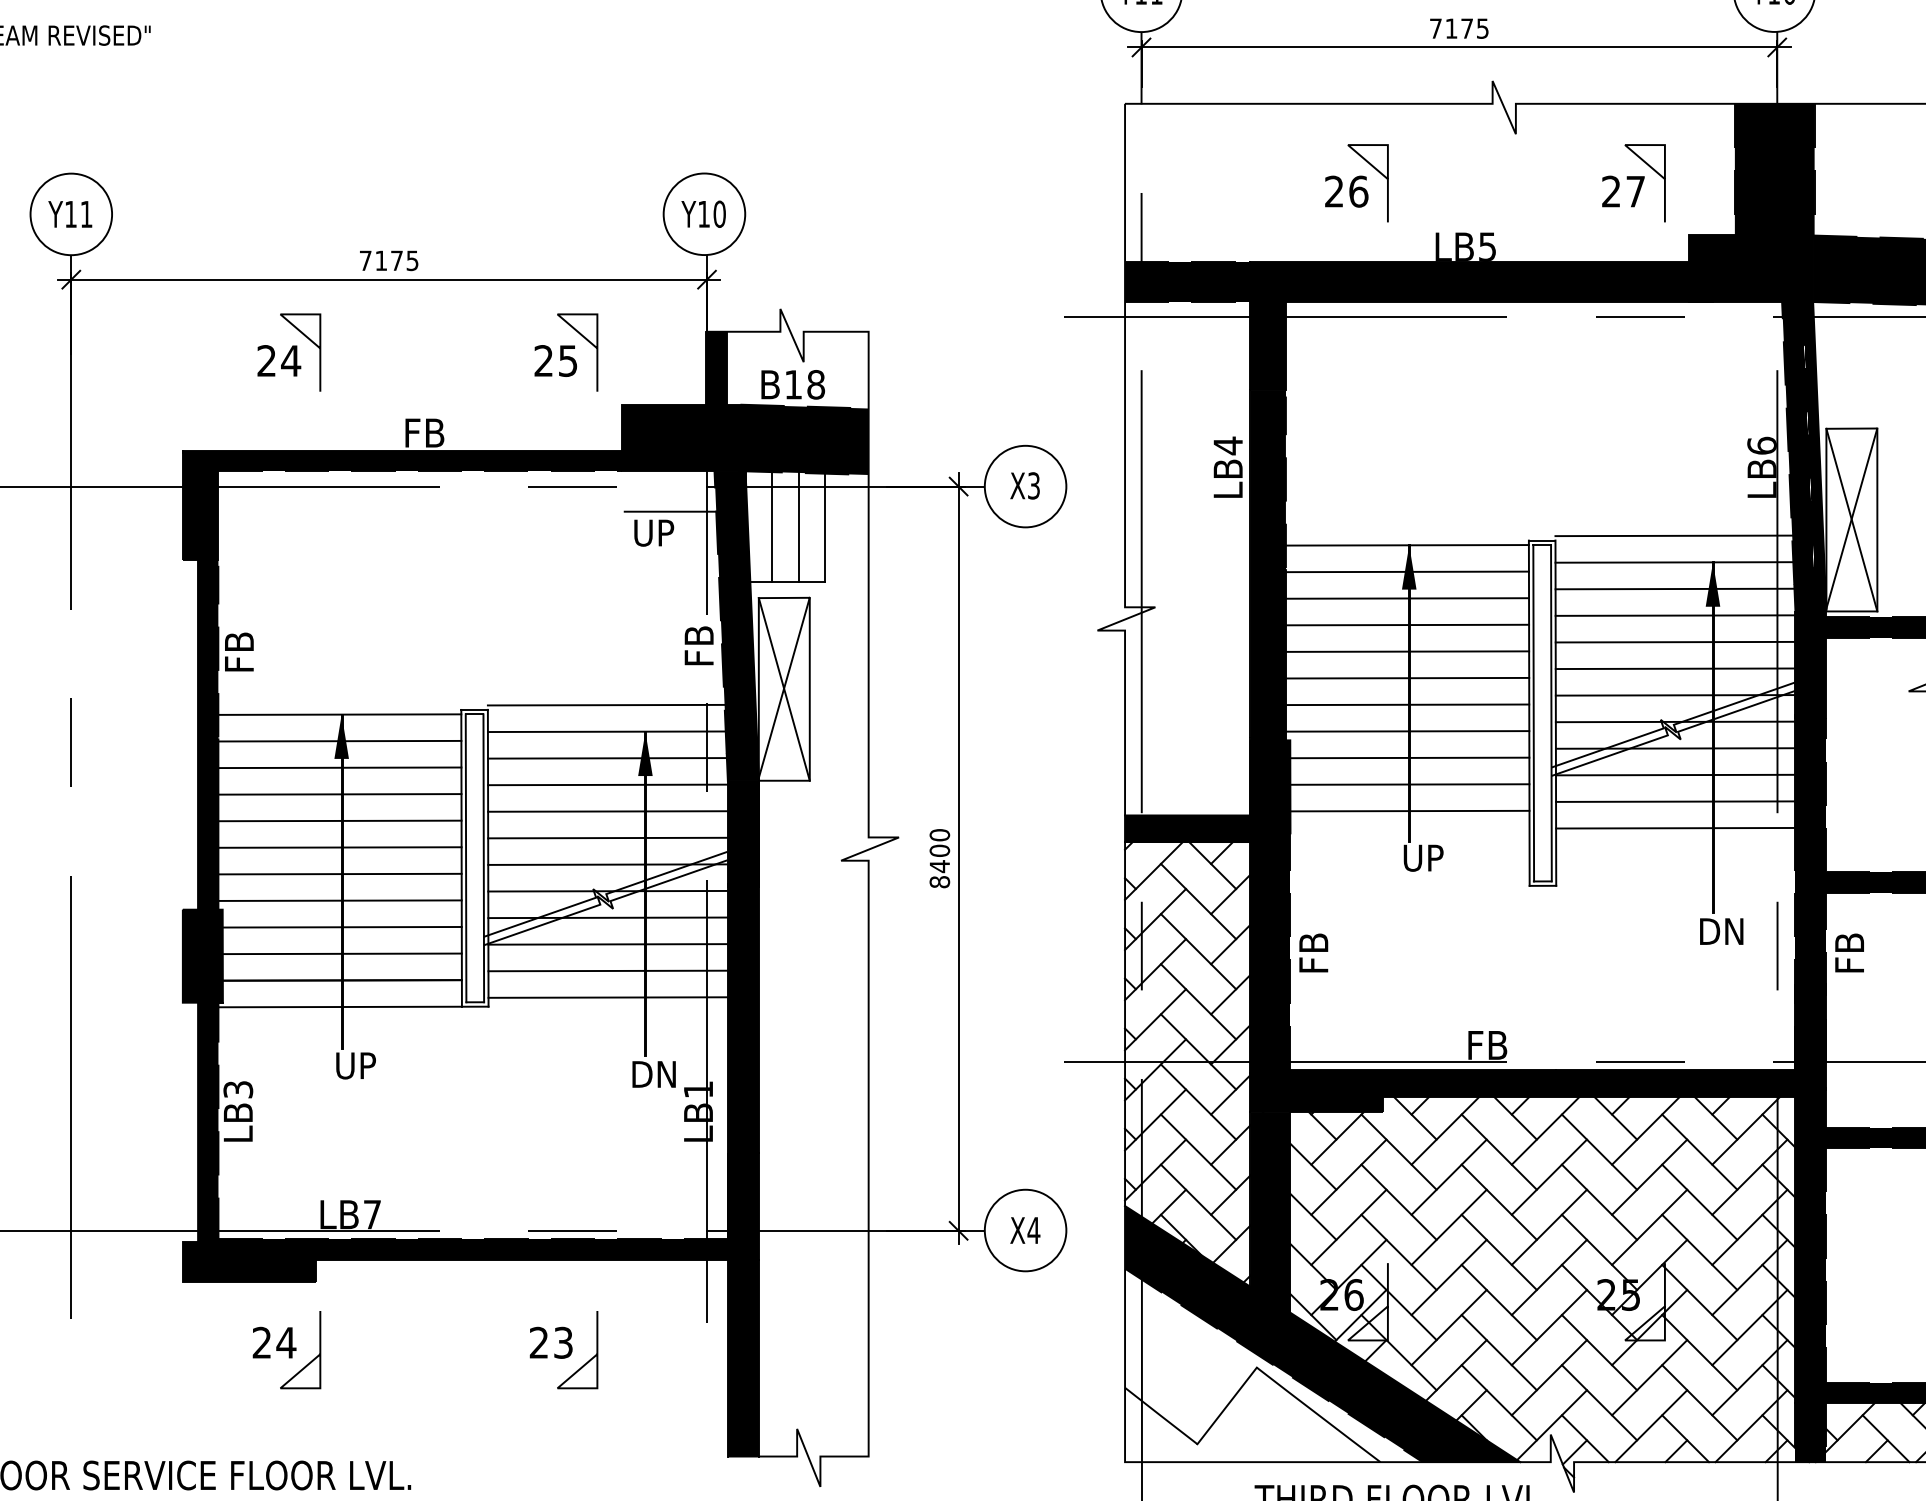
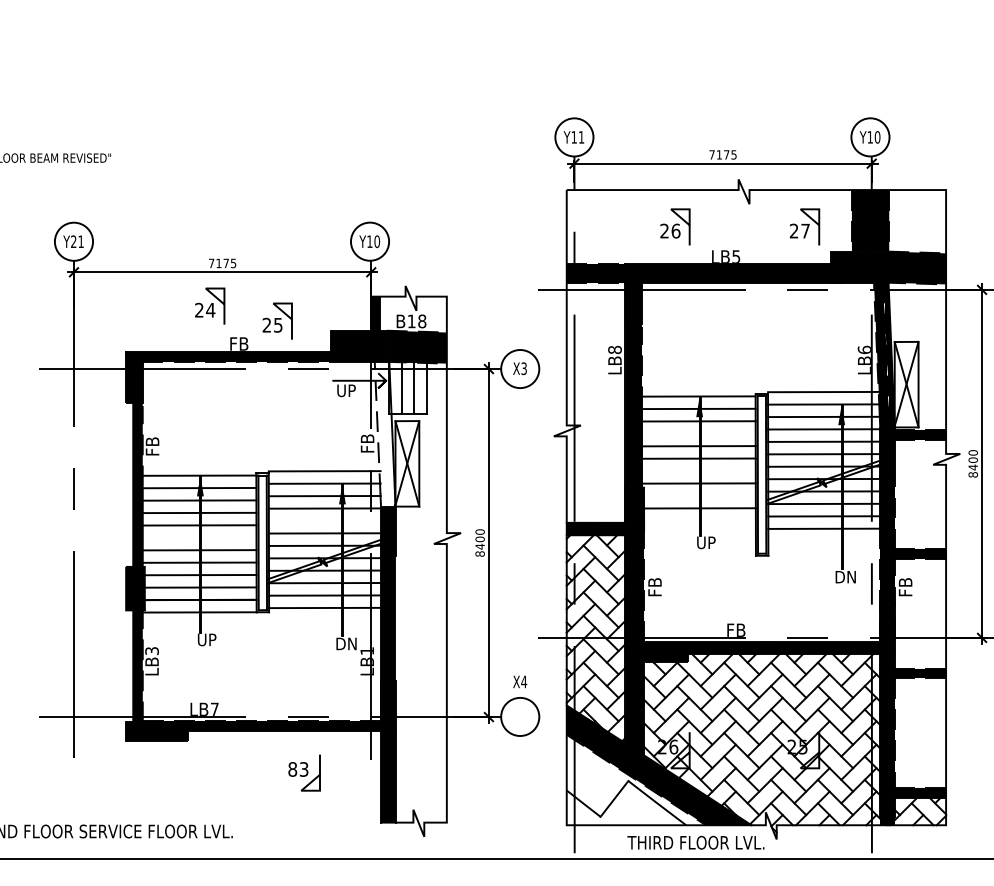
text: (70, 213) -> (73, 241), Y11 -> Y21
part: (290, 350) -> (210, 305), moved
part: (566, 350) -> (277, 320), moved
text: (1227, 444) -> (614, 349), LB4 -> LB8
fill: (735, 624) -> (384, 433), removed
line: (1406, 624) -> (698, 433), removed
line: (1406, 703) -> (698, 470), removed
line: (1408, 757) -> (699, 495), removed
line: (607, 810) -> (324, 520), removed
line: (1408, 810) -> (699, 520), removed
line: (339, 846) -> (199, 537), removed
text: (1026, 1229) -> (520, 681), moved
text: (538, 1342) -> (292, 769), 23 -> 83
part: (286, 1349) -> (174, 772), removed

